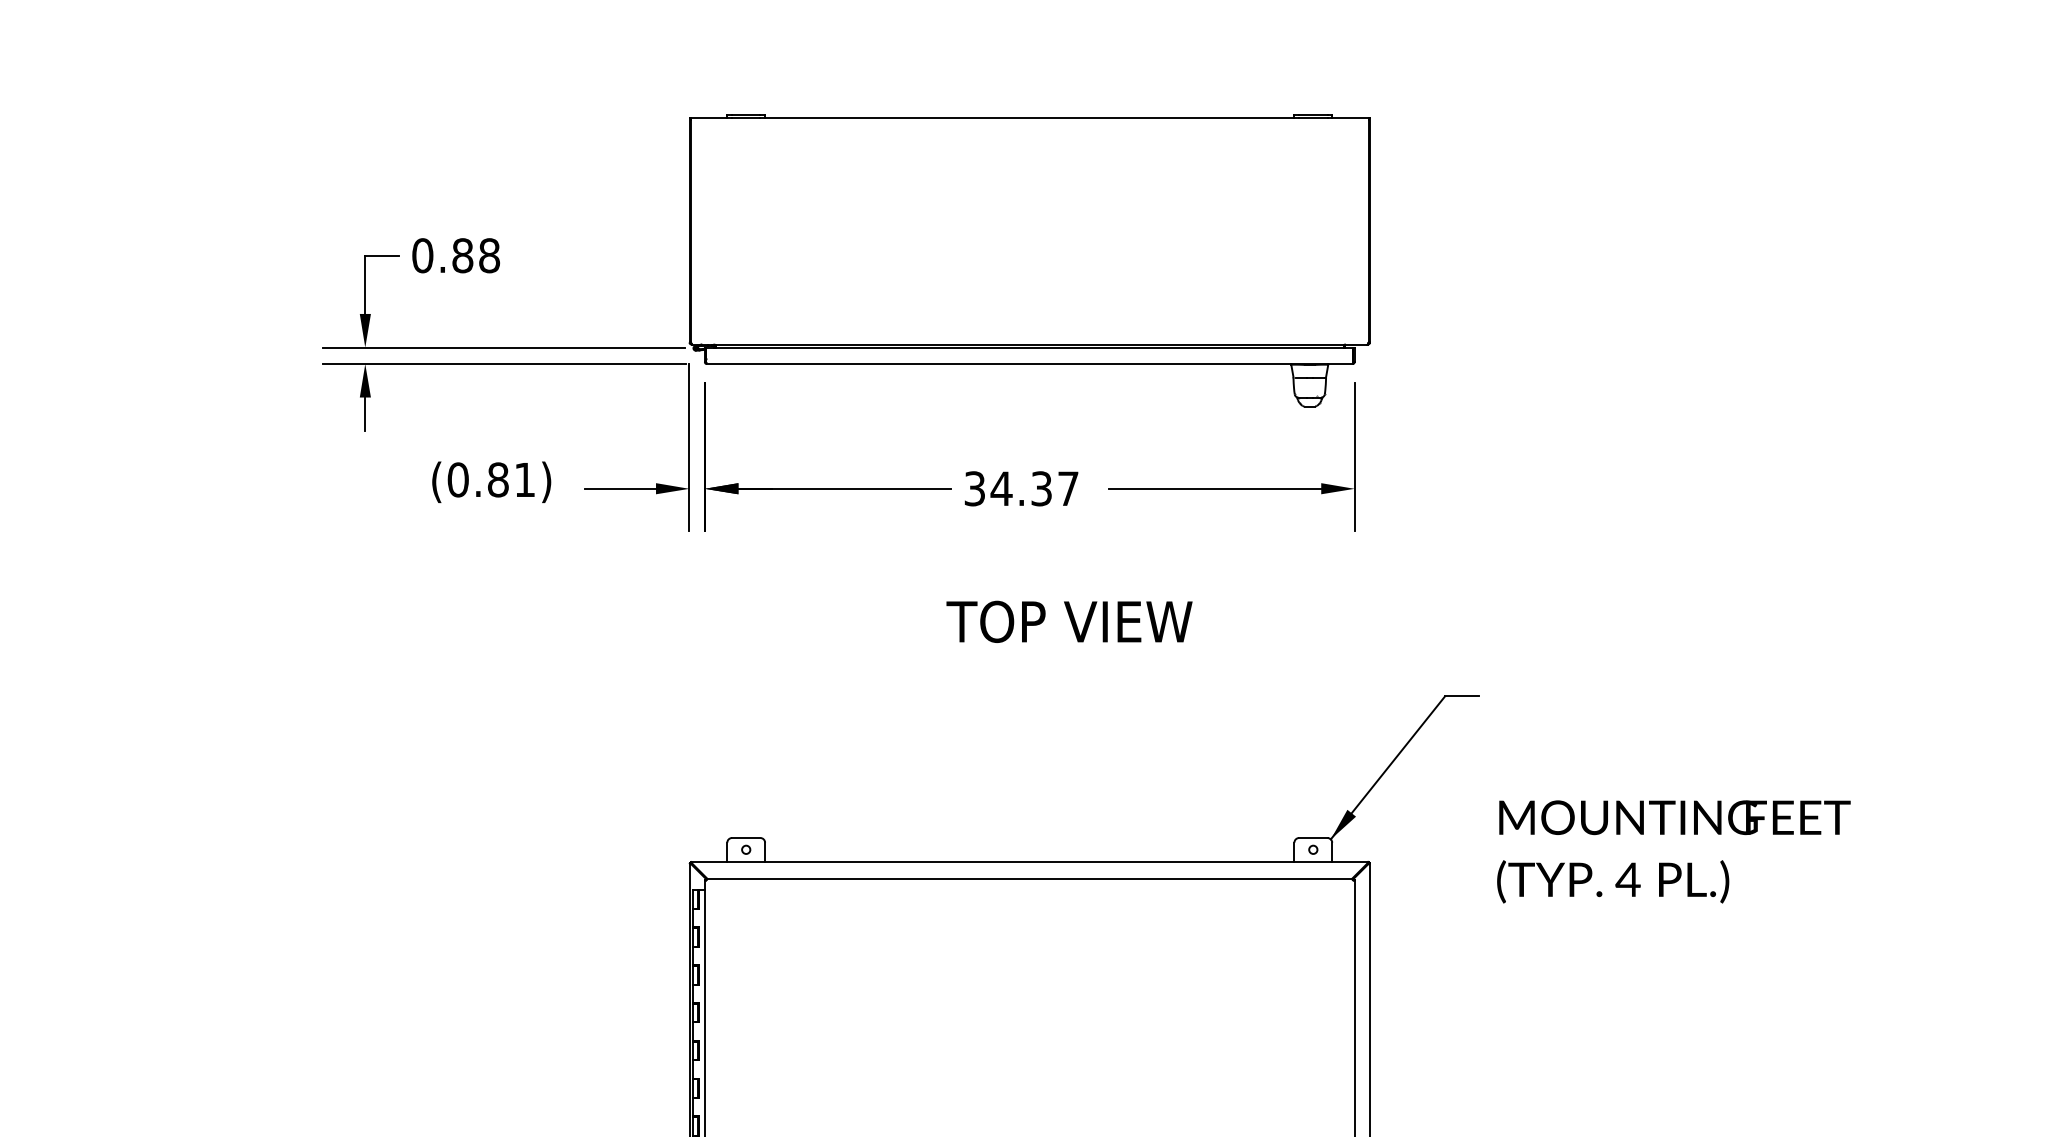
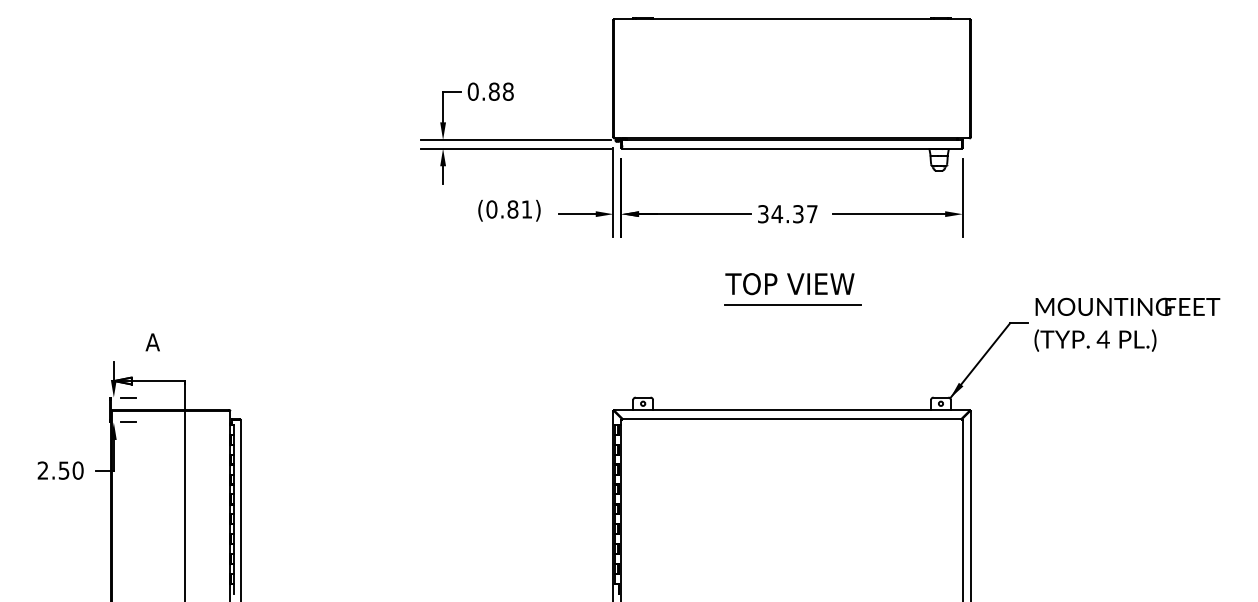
text: (1068, 622) -> (789, 284), moved
line: (1030, 662) -> (792, 305), added
text: (1674, 851) -> (1127, 324), moved

